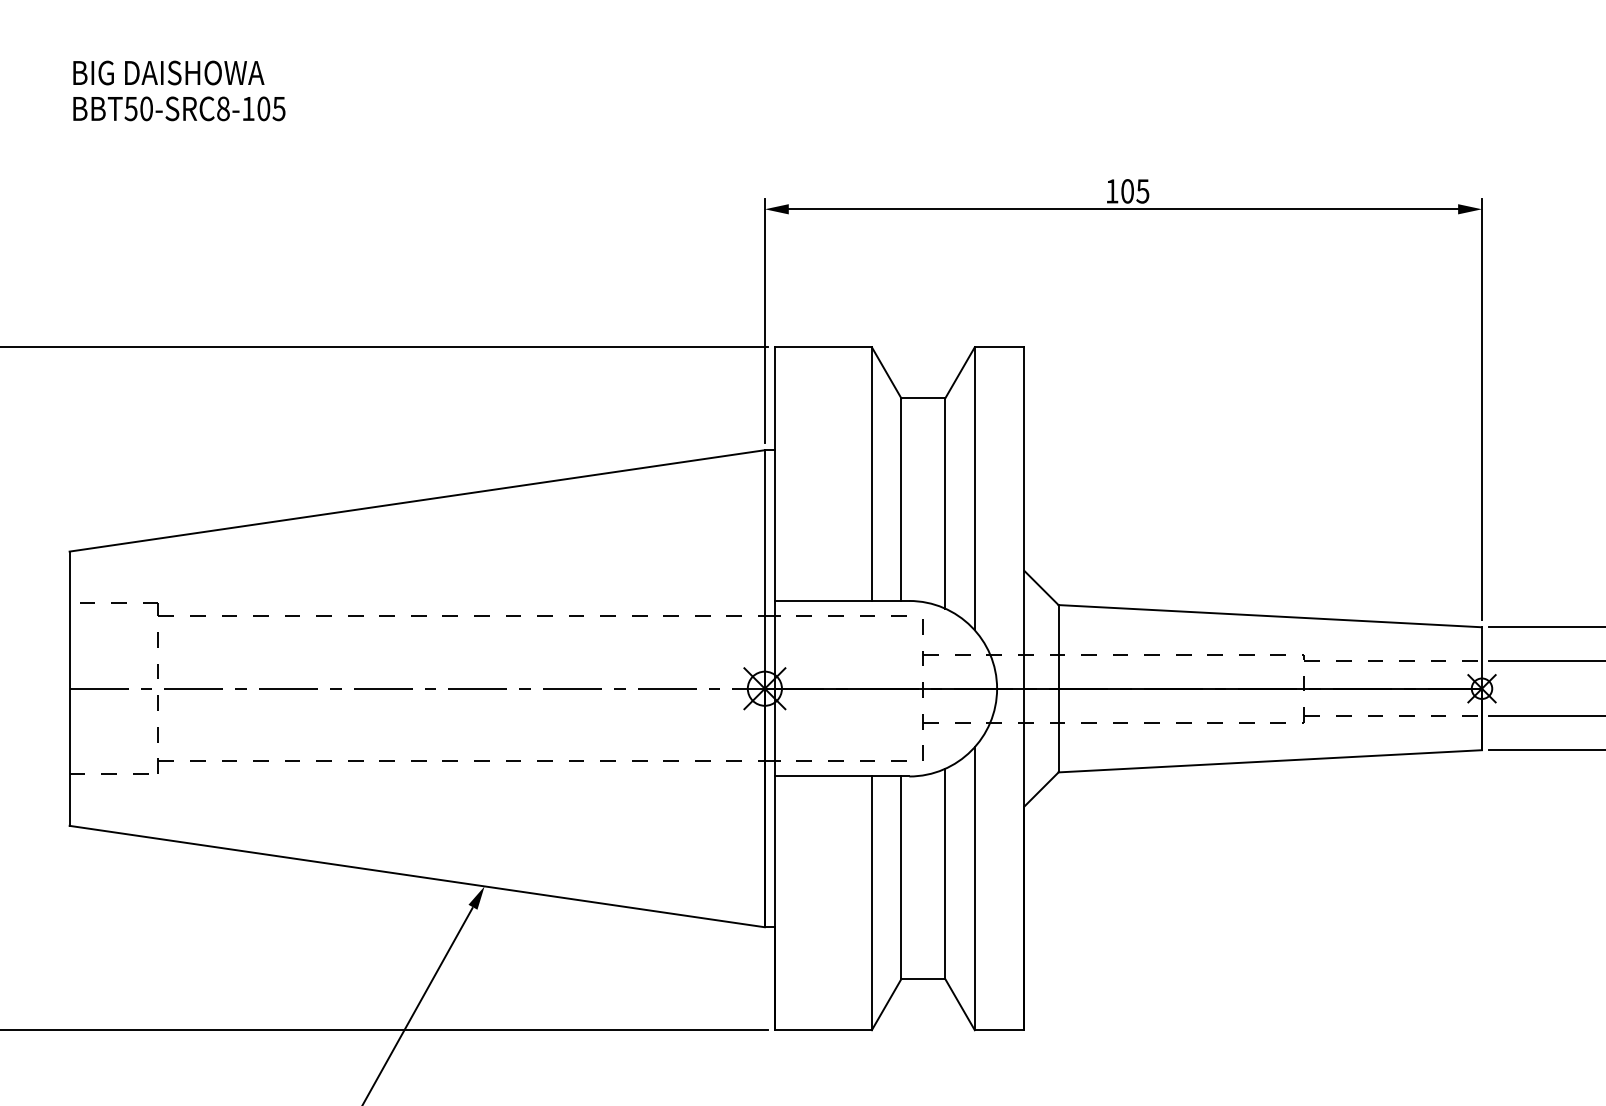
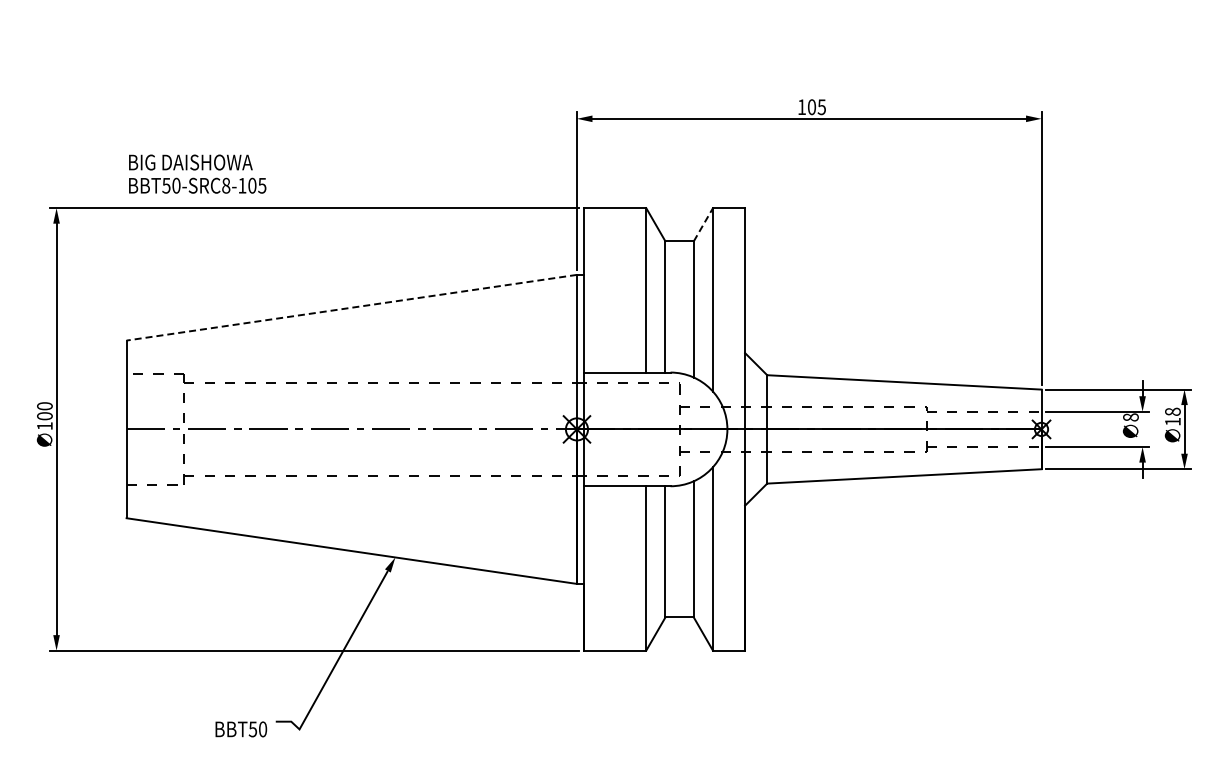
text: (179, 89) -> (197, 173), moved
line: (960, 372) -> (703, 224), solid -> dashed
line: (416, 500) -> (351, 307), solid -> dashed

